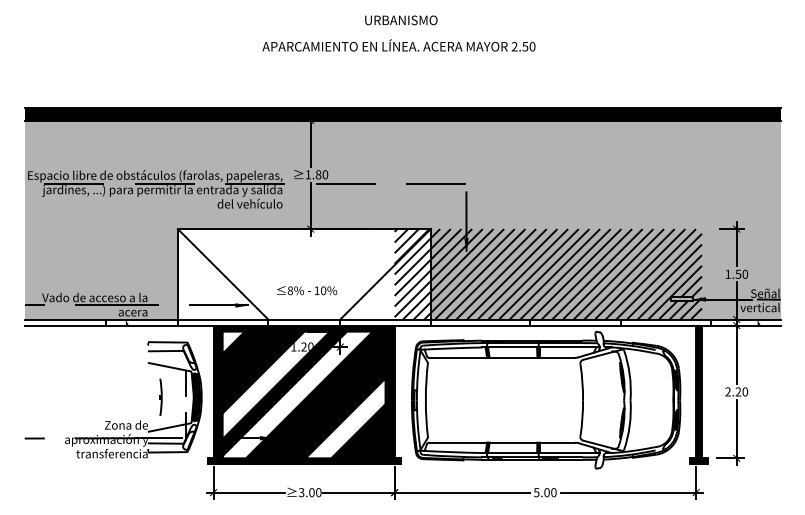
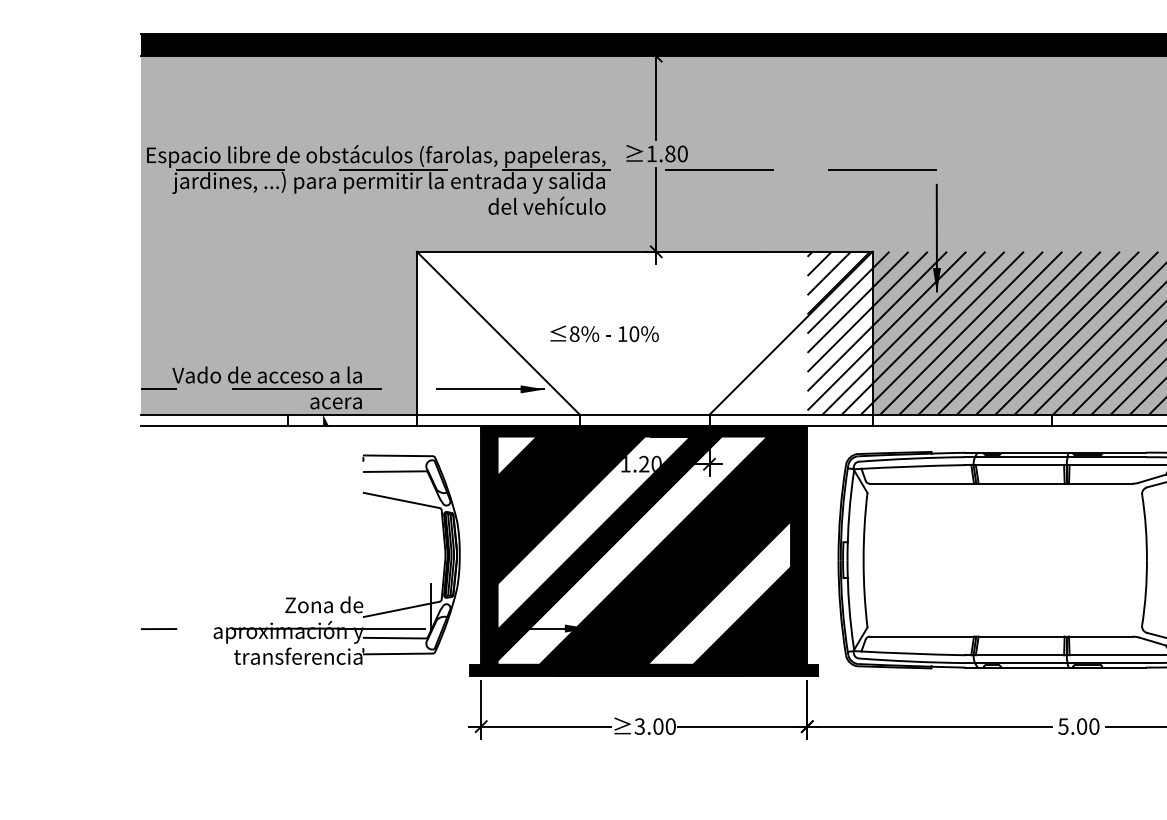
text: (307, 290) -> (605, 333), moved
line: (185, 383) -> (430, 529), removed
line: (160, 396) -> (385, 553), removed

